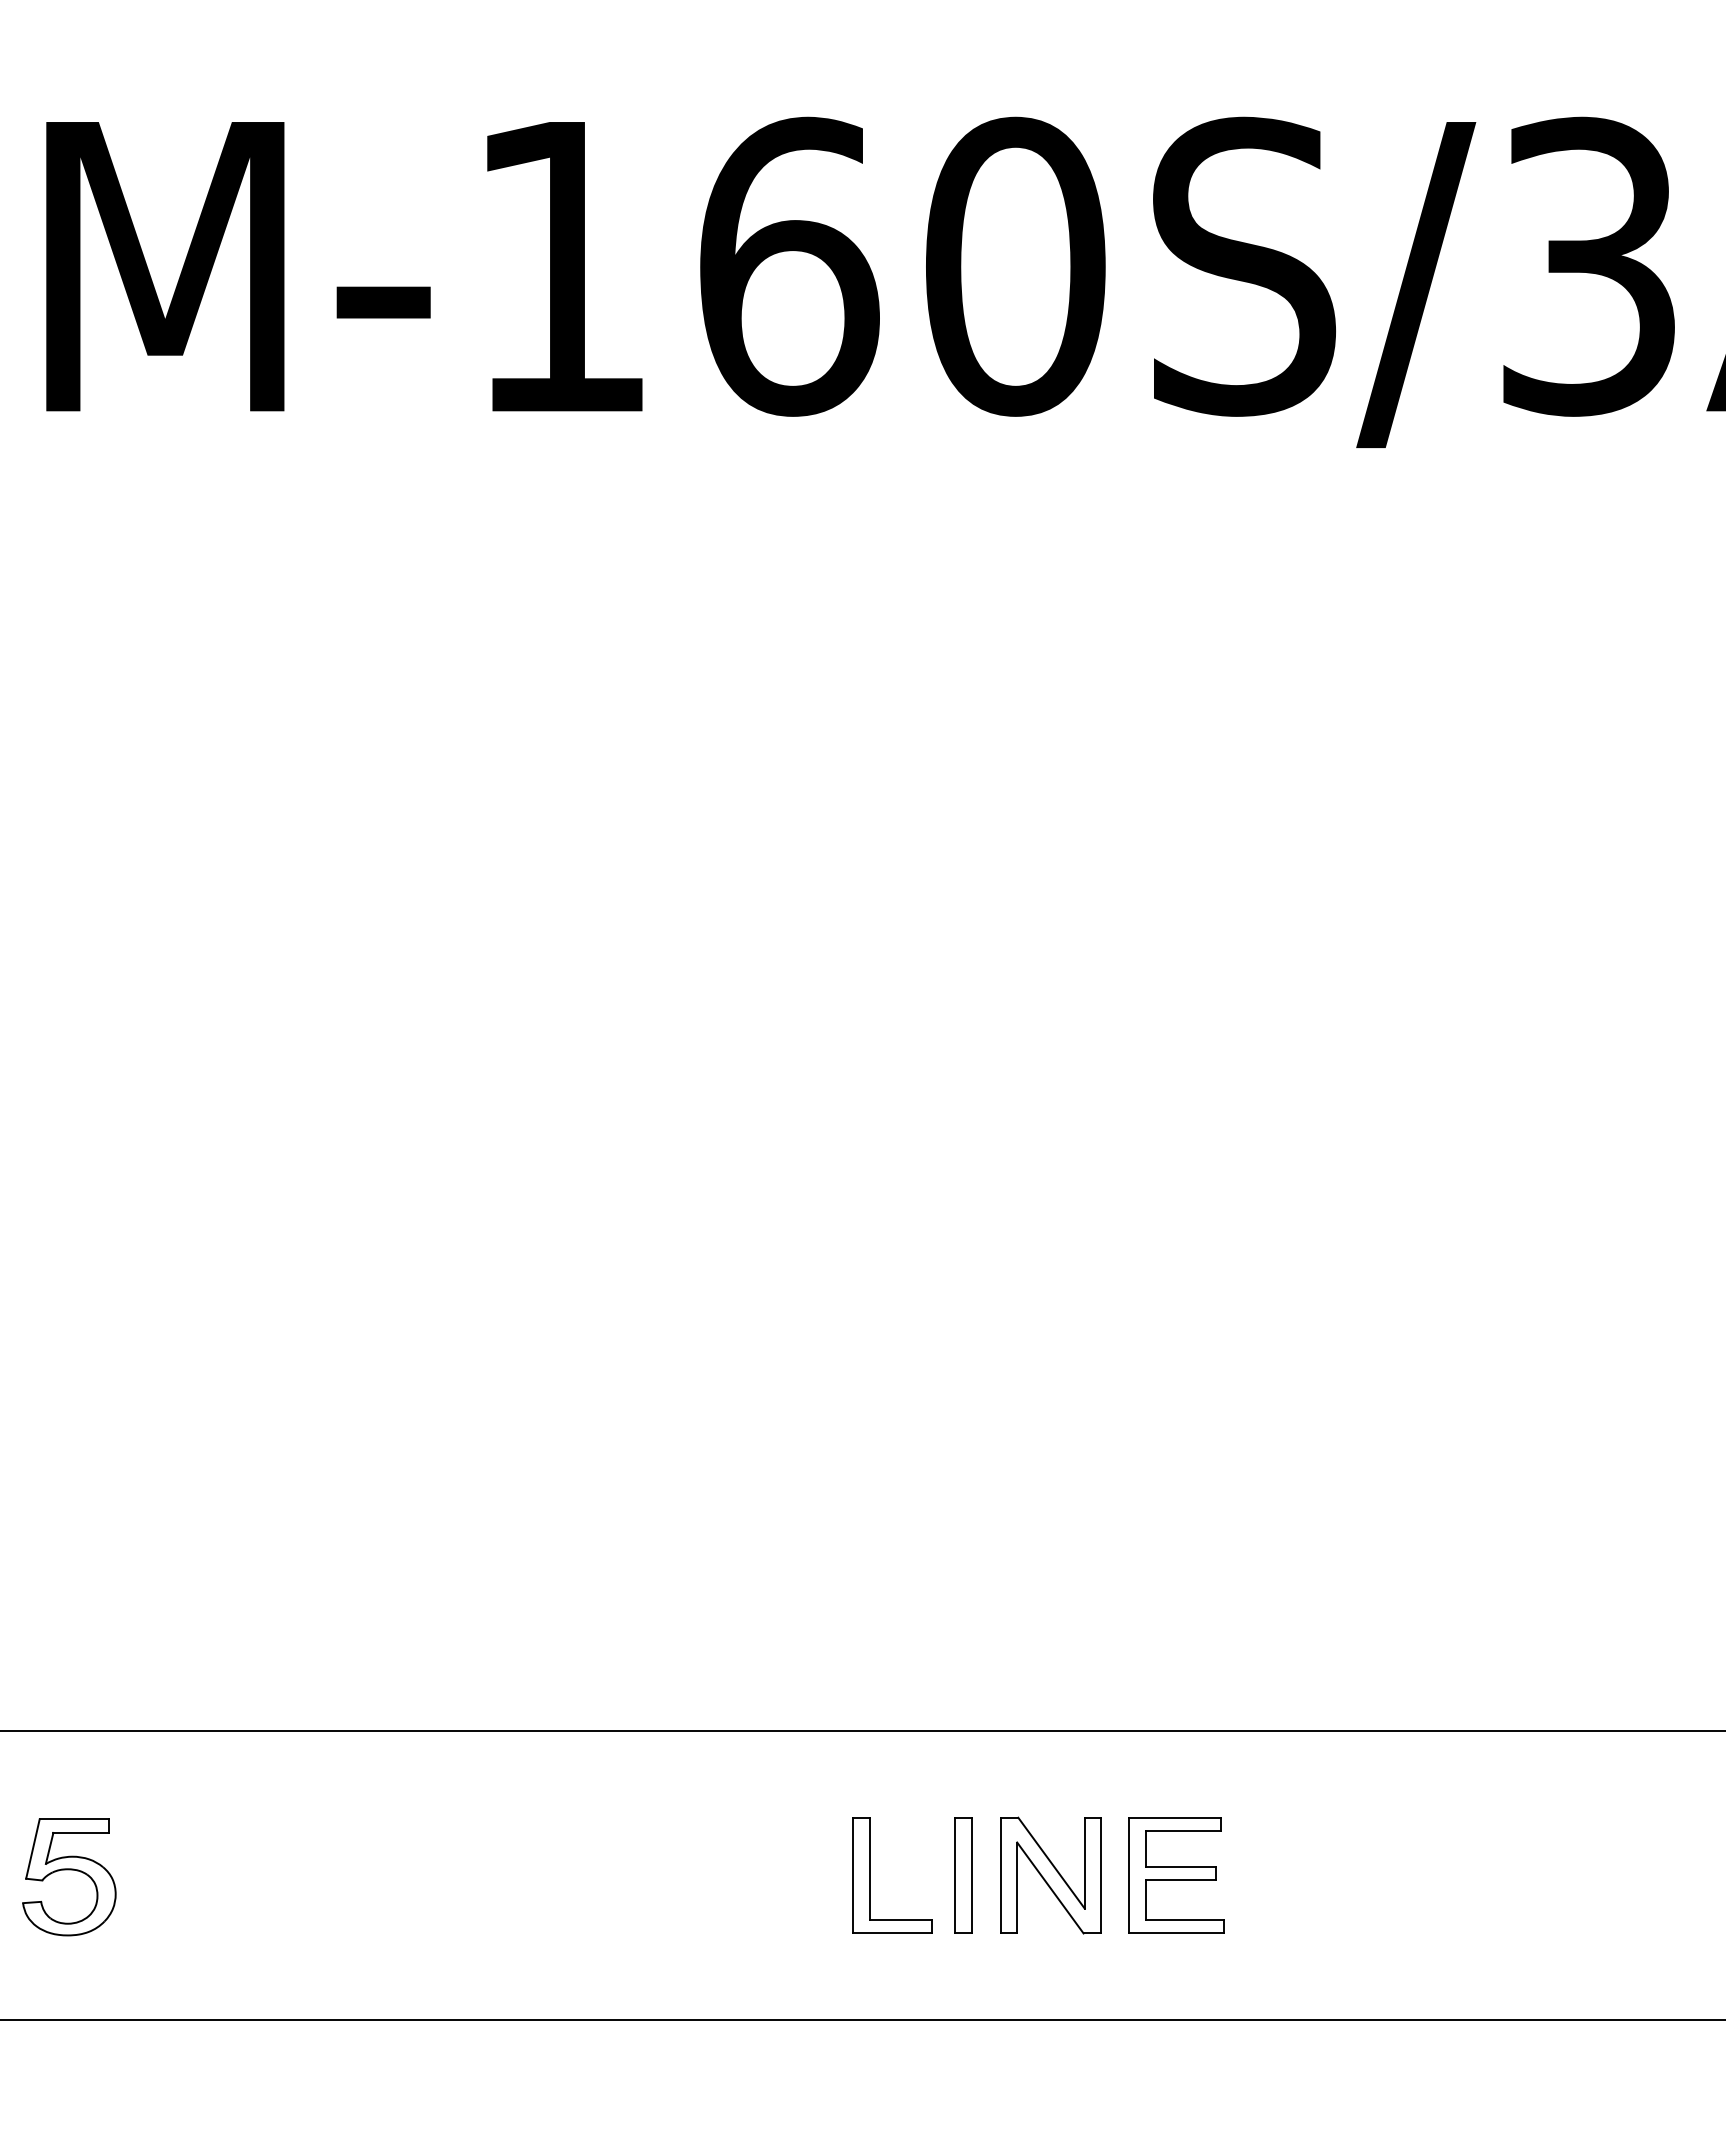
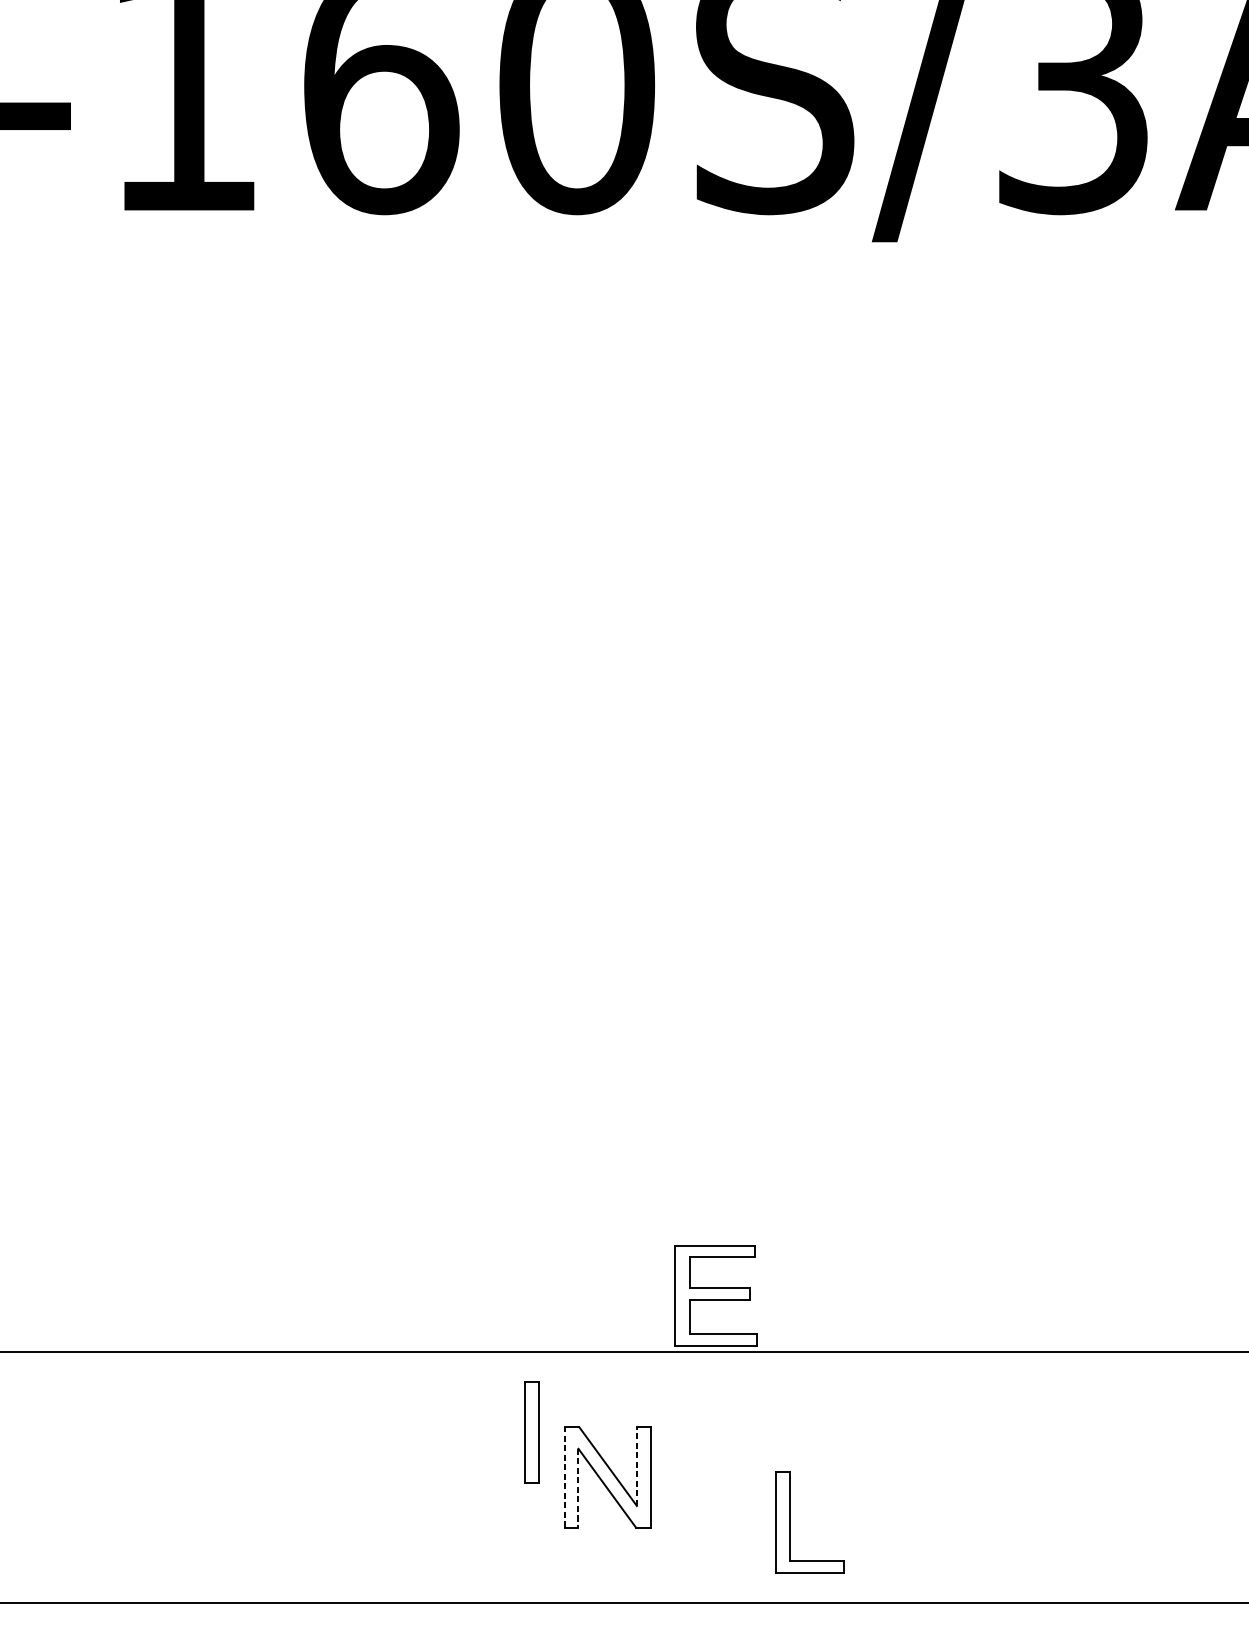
line: (1084, 1862) -> (636, 1466), solid -> dashed
part: (870, 1875) -> (790, 1522), moved
part: (963, 1875) -> (532, 1432), moved
line: (1001, 1875) -> (564, 1477), solid -> dashed
part: (1176, 1875) -> (716, 1295), moved
line: (1017, 1888) -> (578, 1488), solid -> dashed

